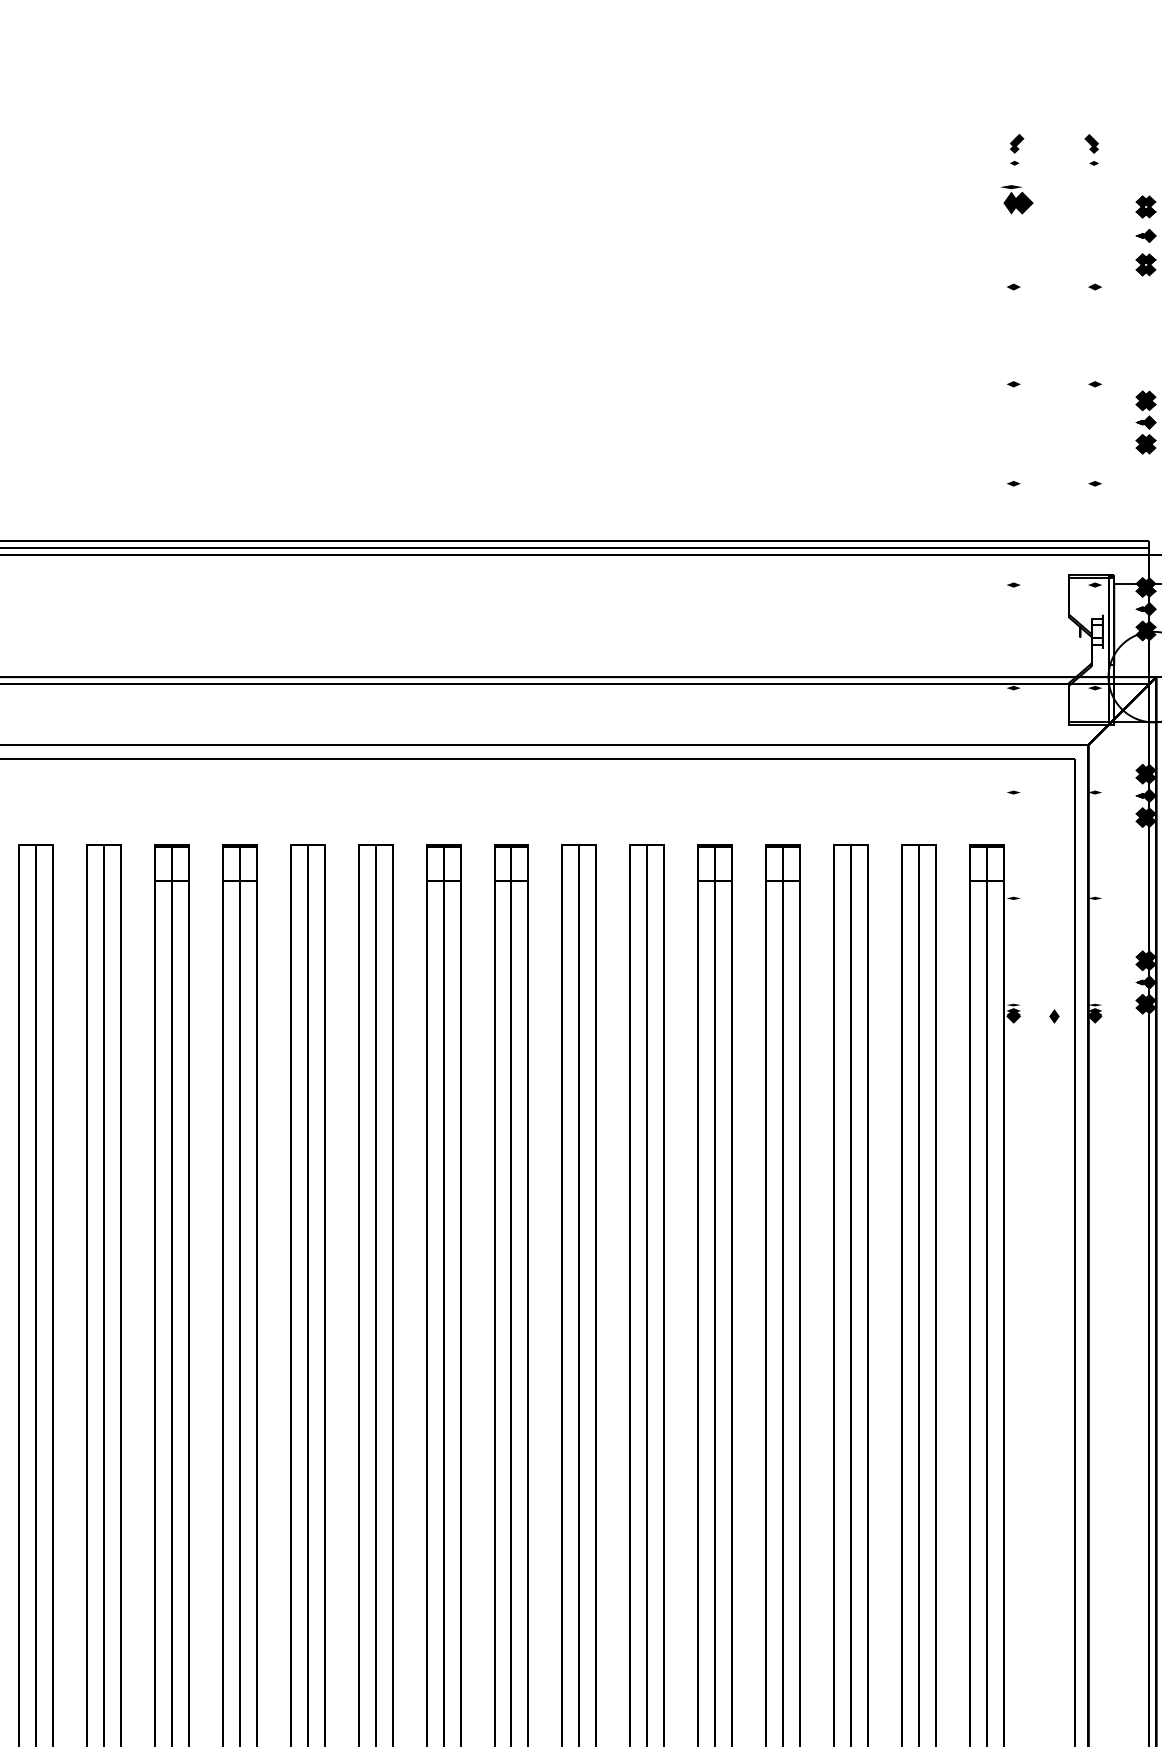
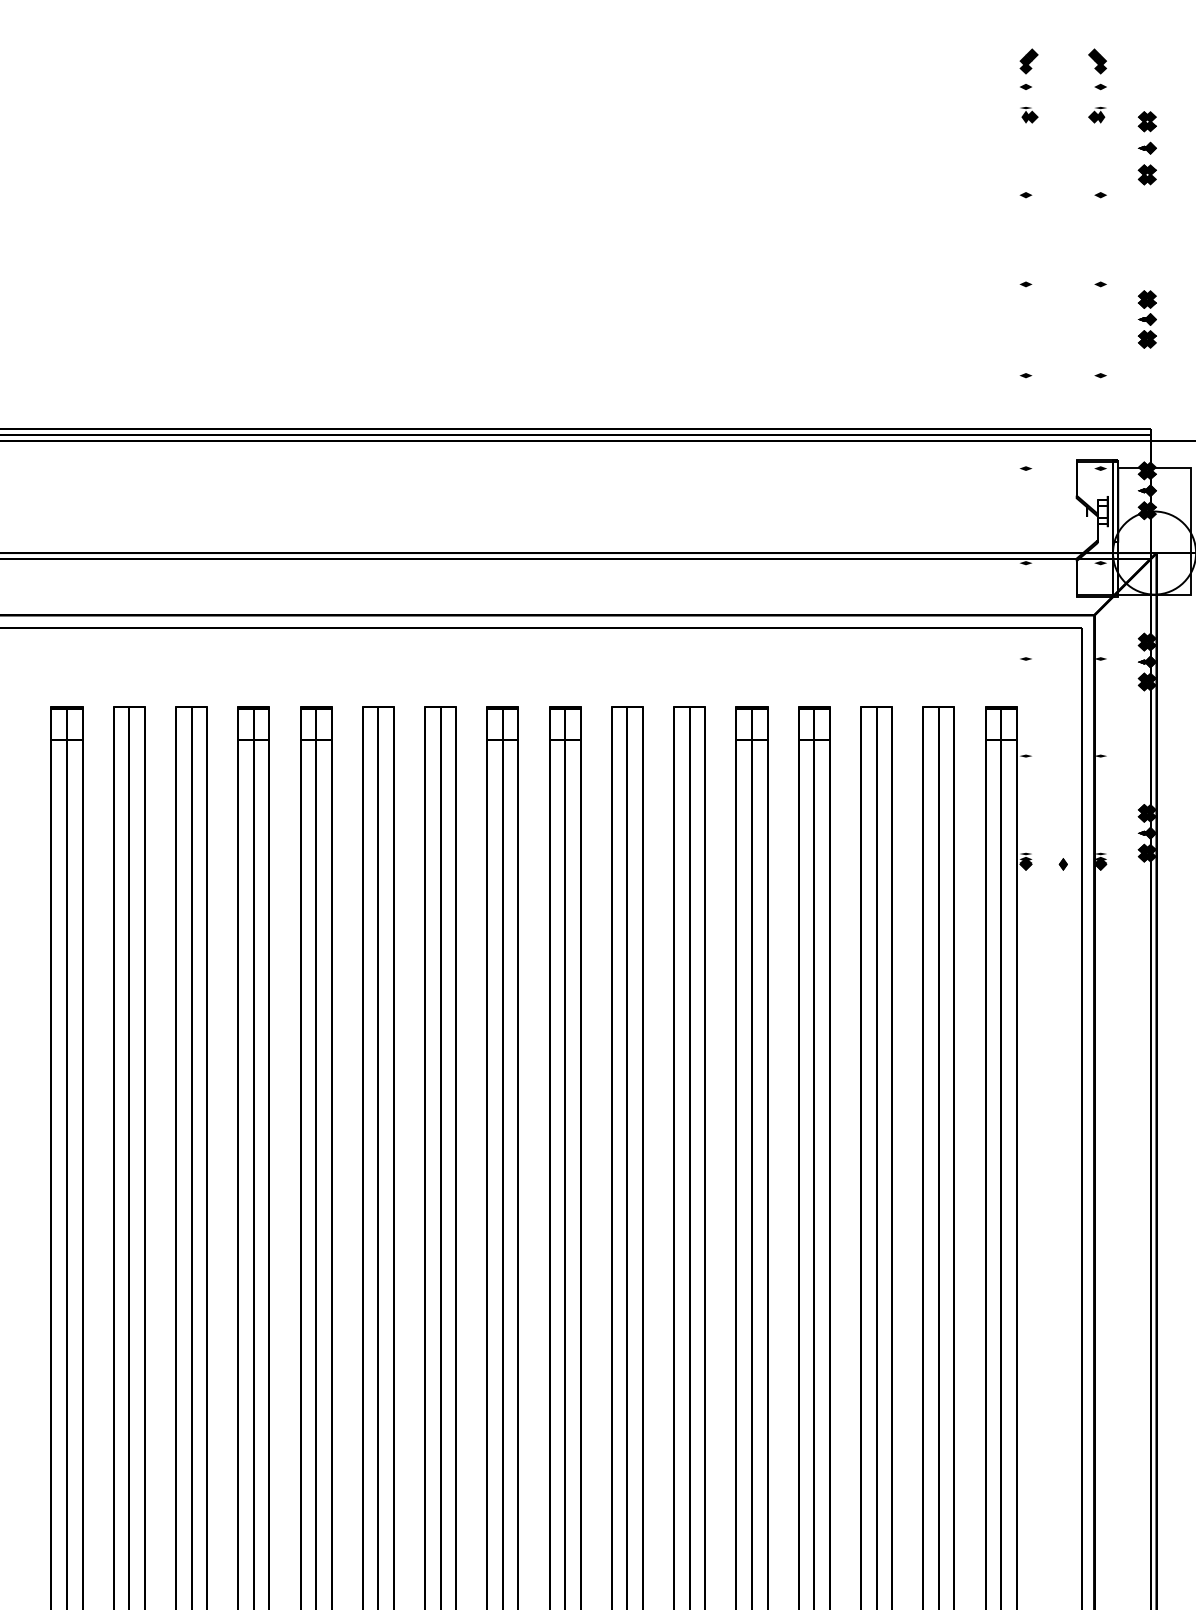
part: (1016, 148) -> (1028, 68), size x1.43
part: (1091, 150) -> (1097, 69), size x1.43
part: (1017, 200) -> (1029, 115), size x0.62
part: (1091, 200) -> (1097, 115), added

